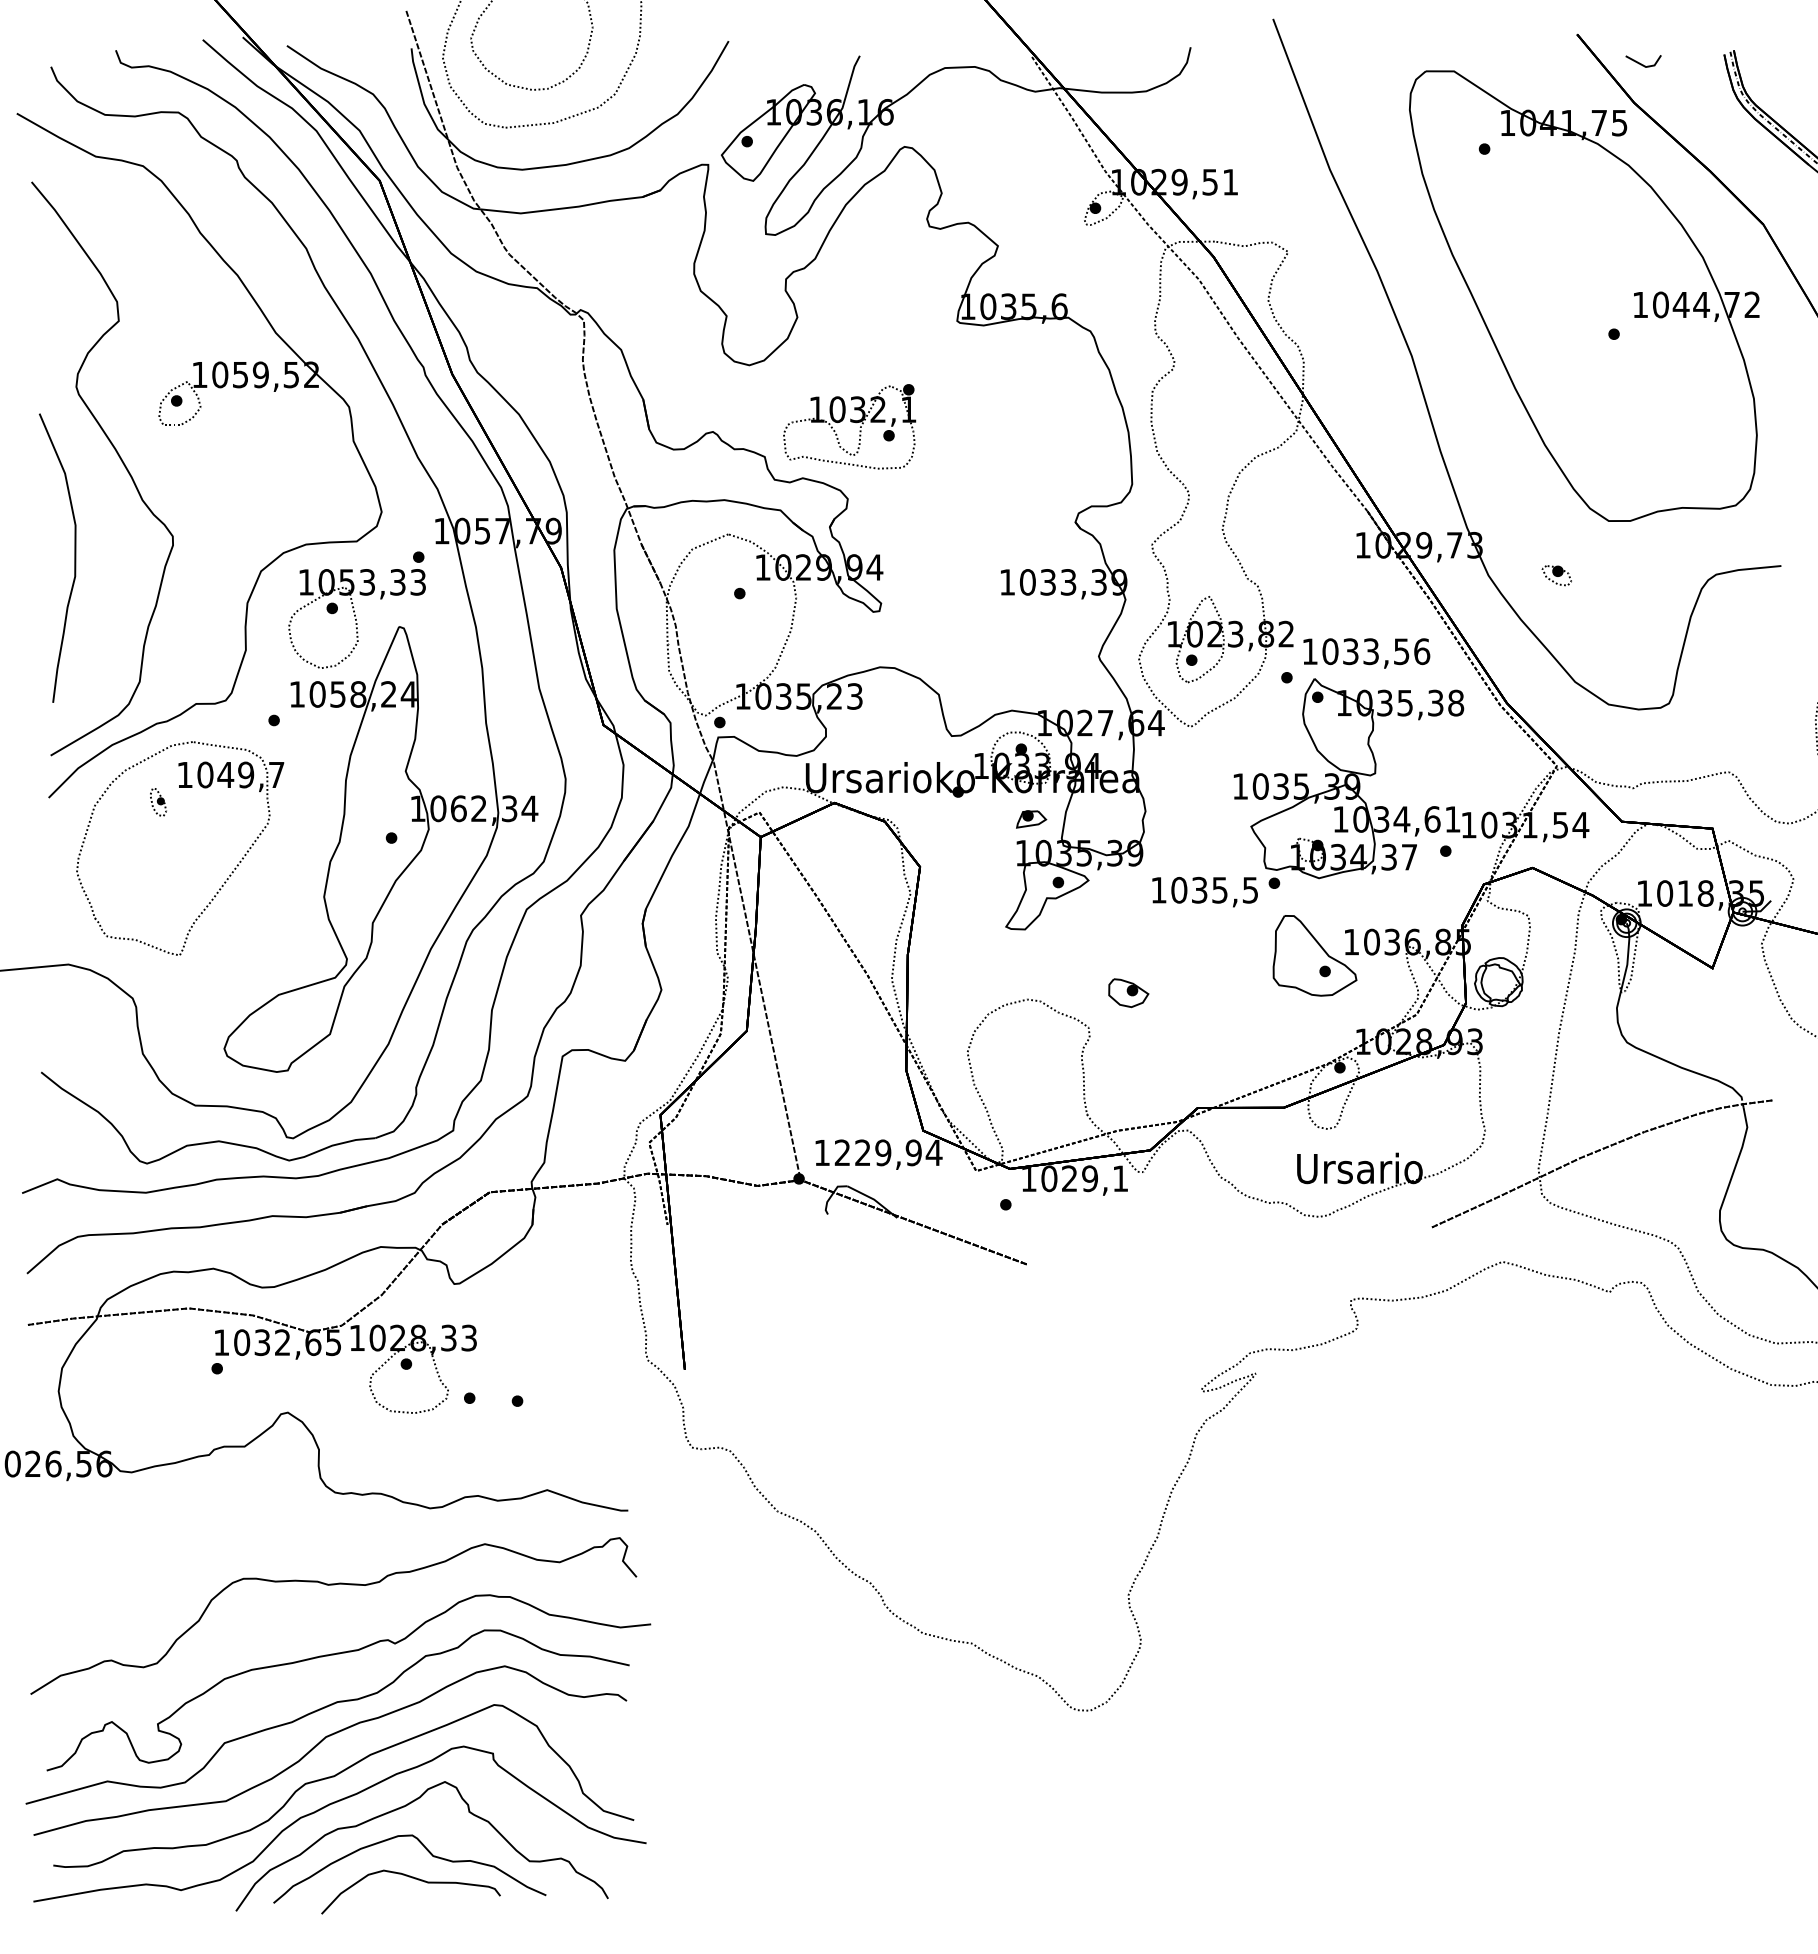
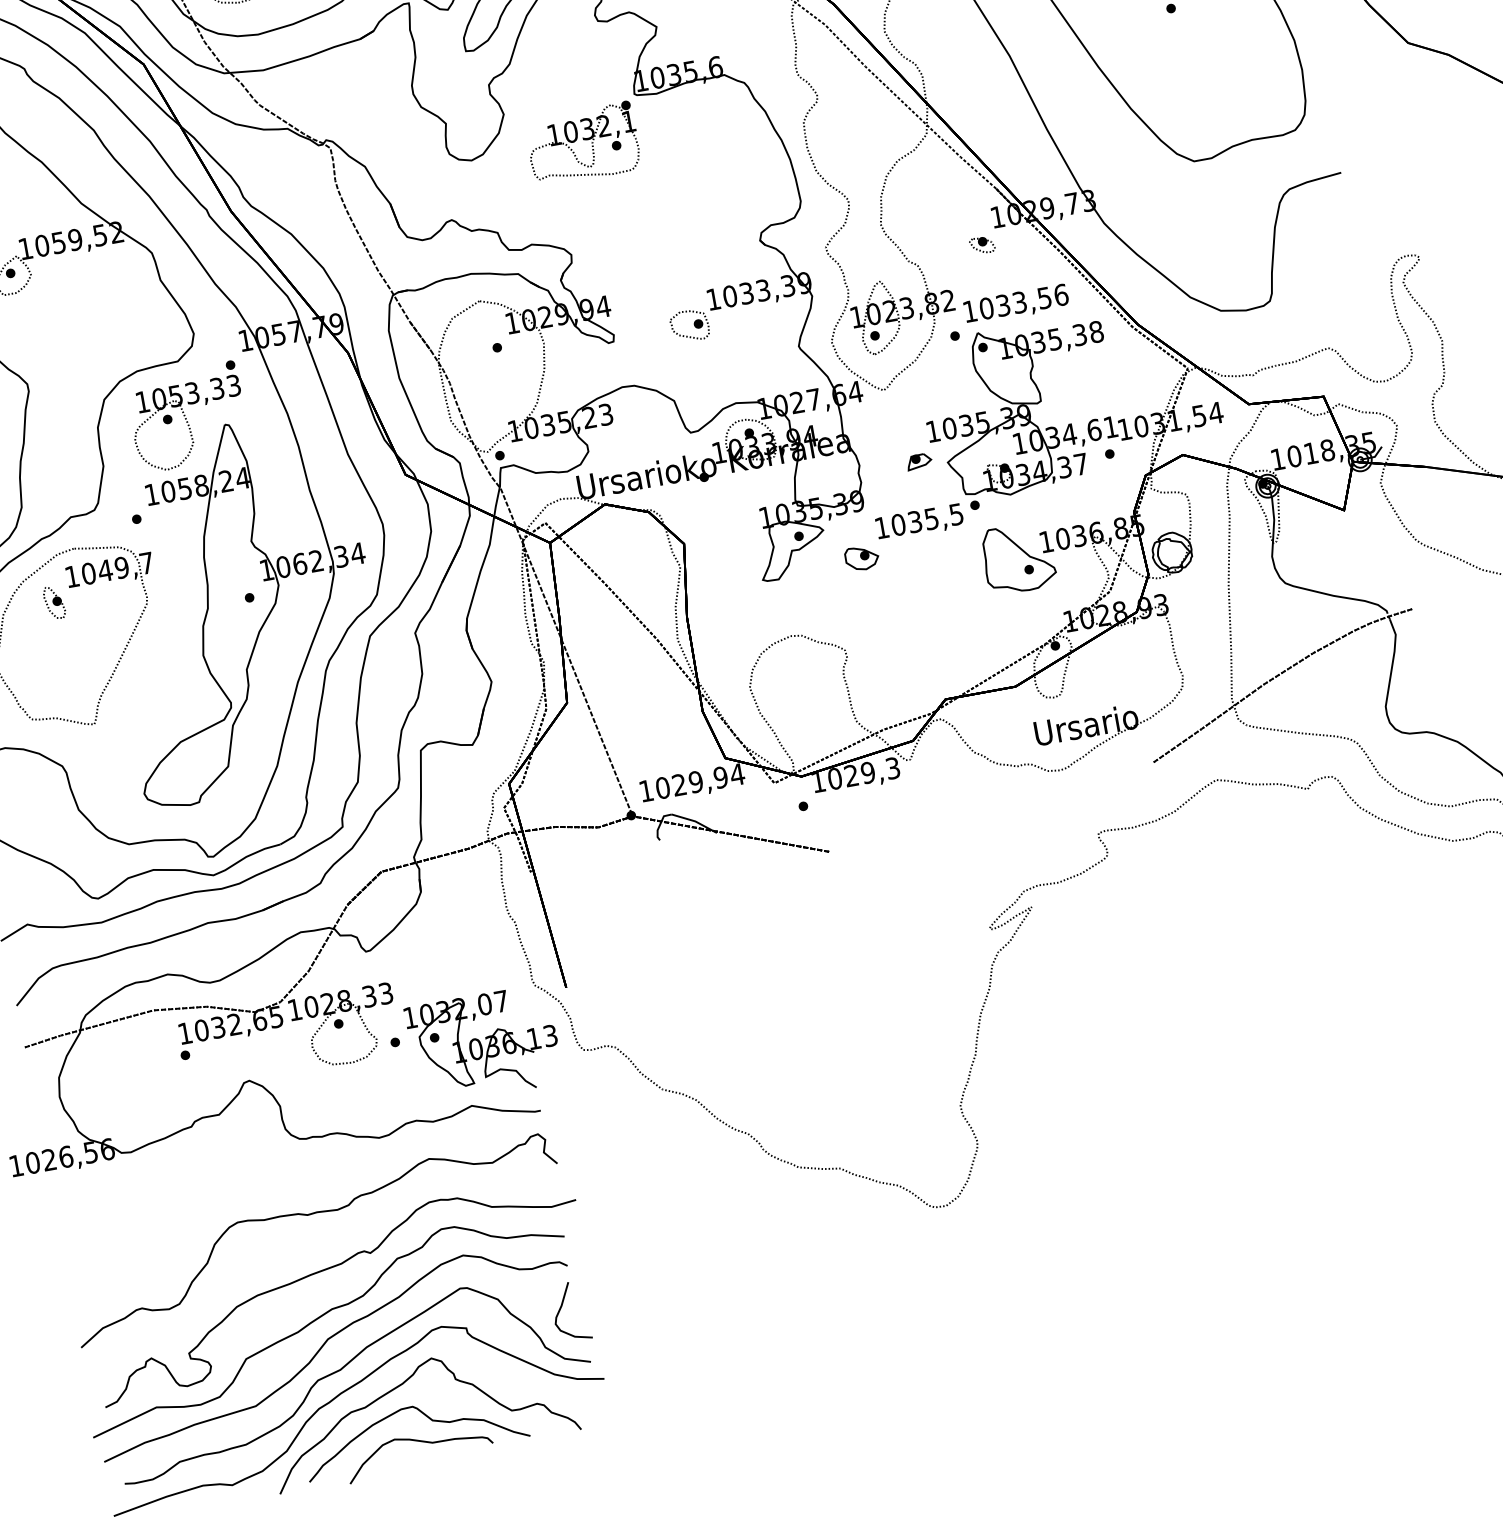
part: (849, 426) -> (583, 143), moved
part: (1556, 575) -> (982, 245), moved
part: (973, 608) -> (689, 325), added
part: (158, 801) -> (54, 602), size x1.43
part: (1031, 819) -> (919, 461), moved
part: (1128, 993) -> (861, 558), moved
text: (842, 1152) -> (662, 787), 1229,94 -> 1029,94
text: (1120, 1178) -> (892, 768), 1029,1 -> 1029,3
part: (574, 1420) -> (483, 1045), added
curve: (610, 1750) -> (561, 1308), added

